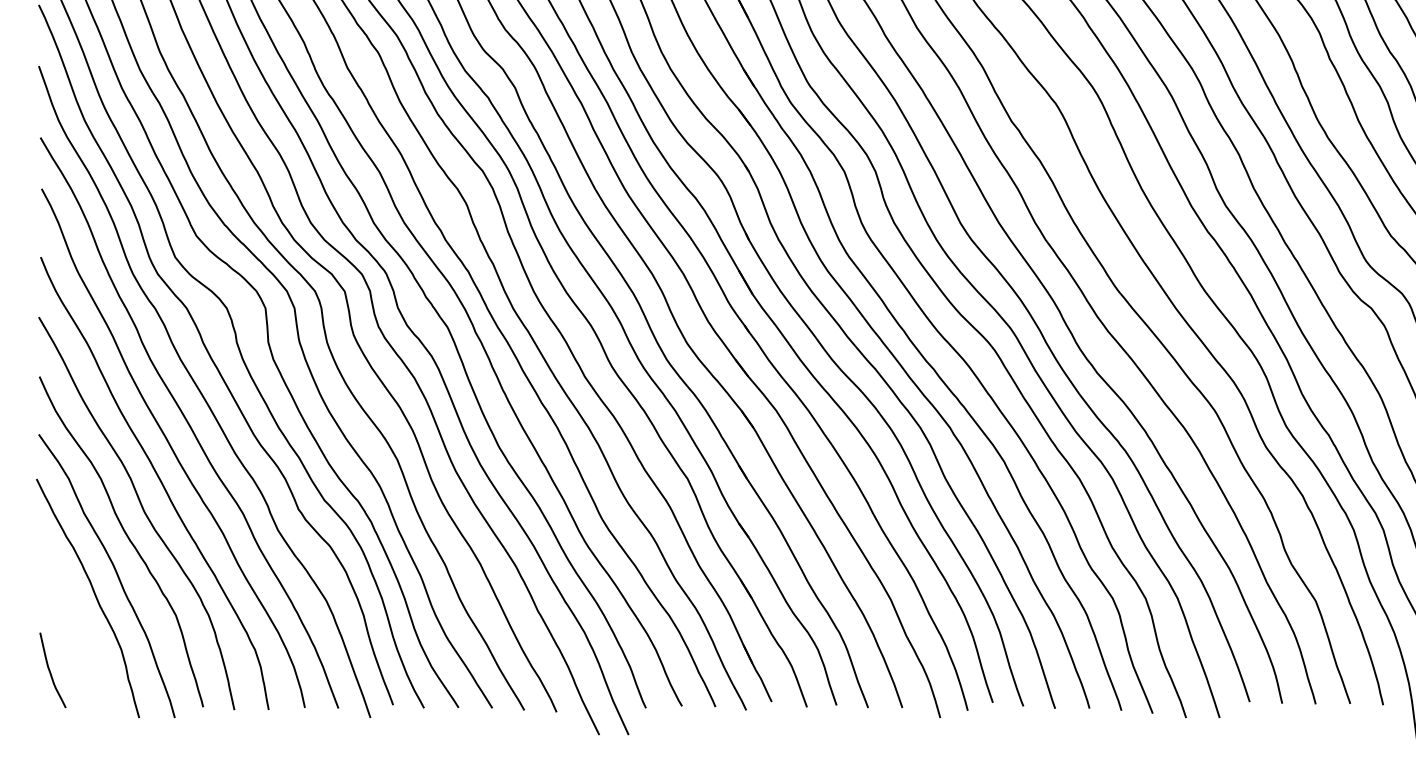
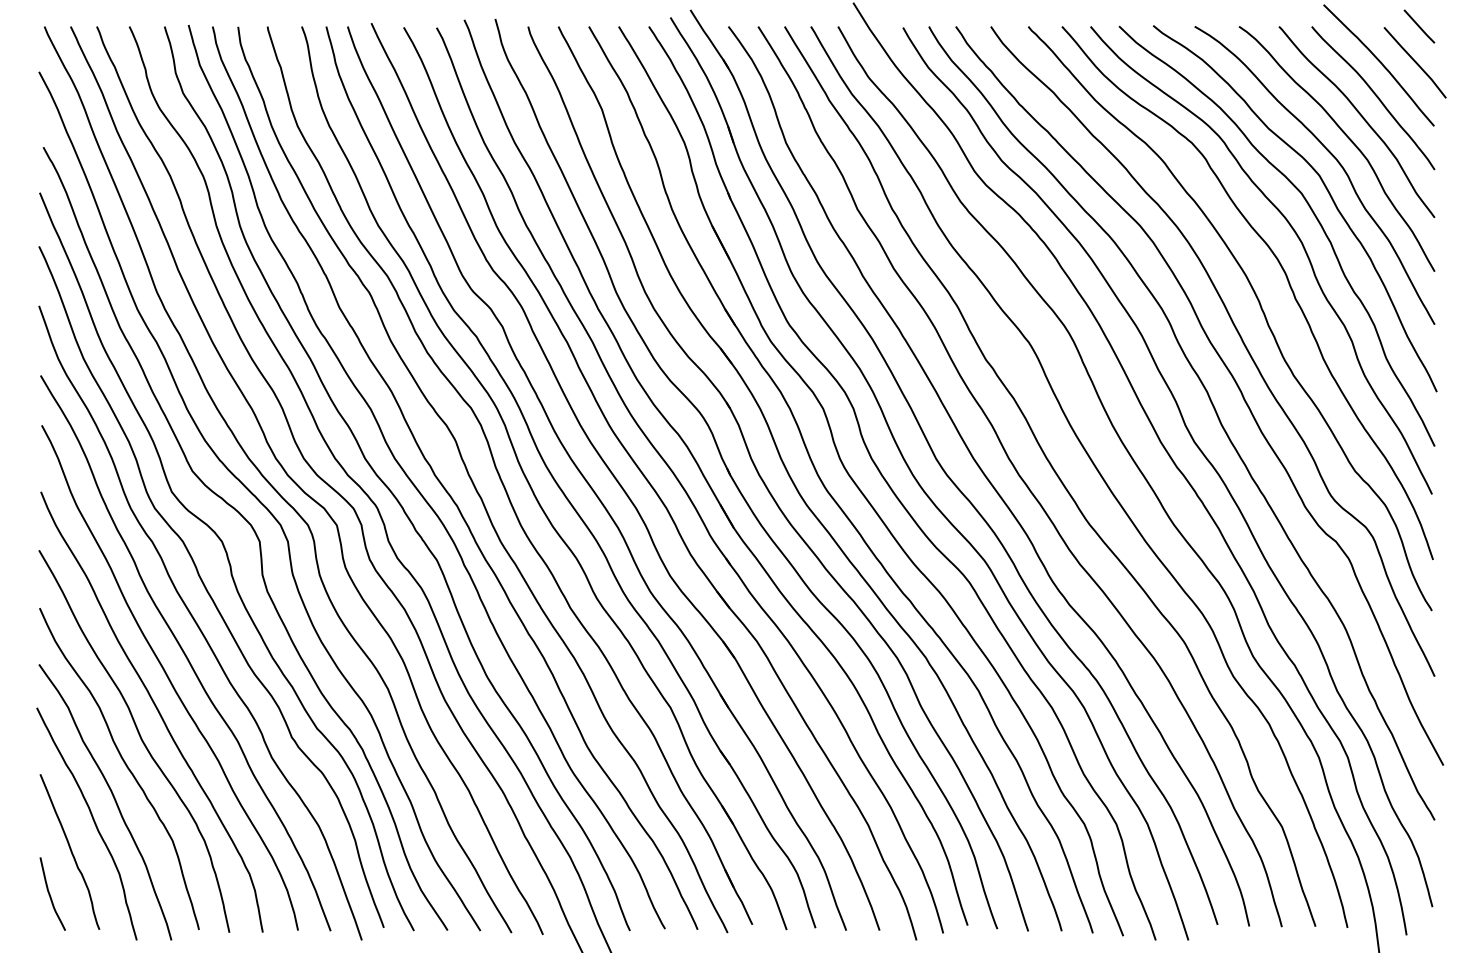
curve: (71, 626) -> (70, 851), added

